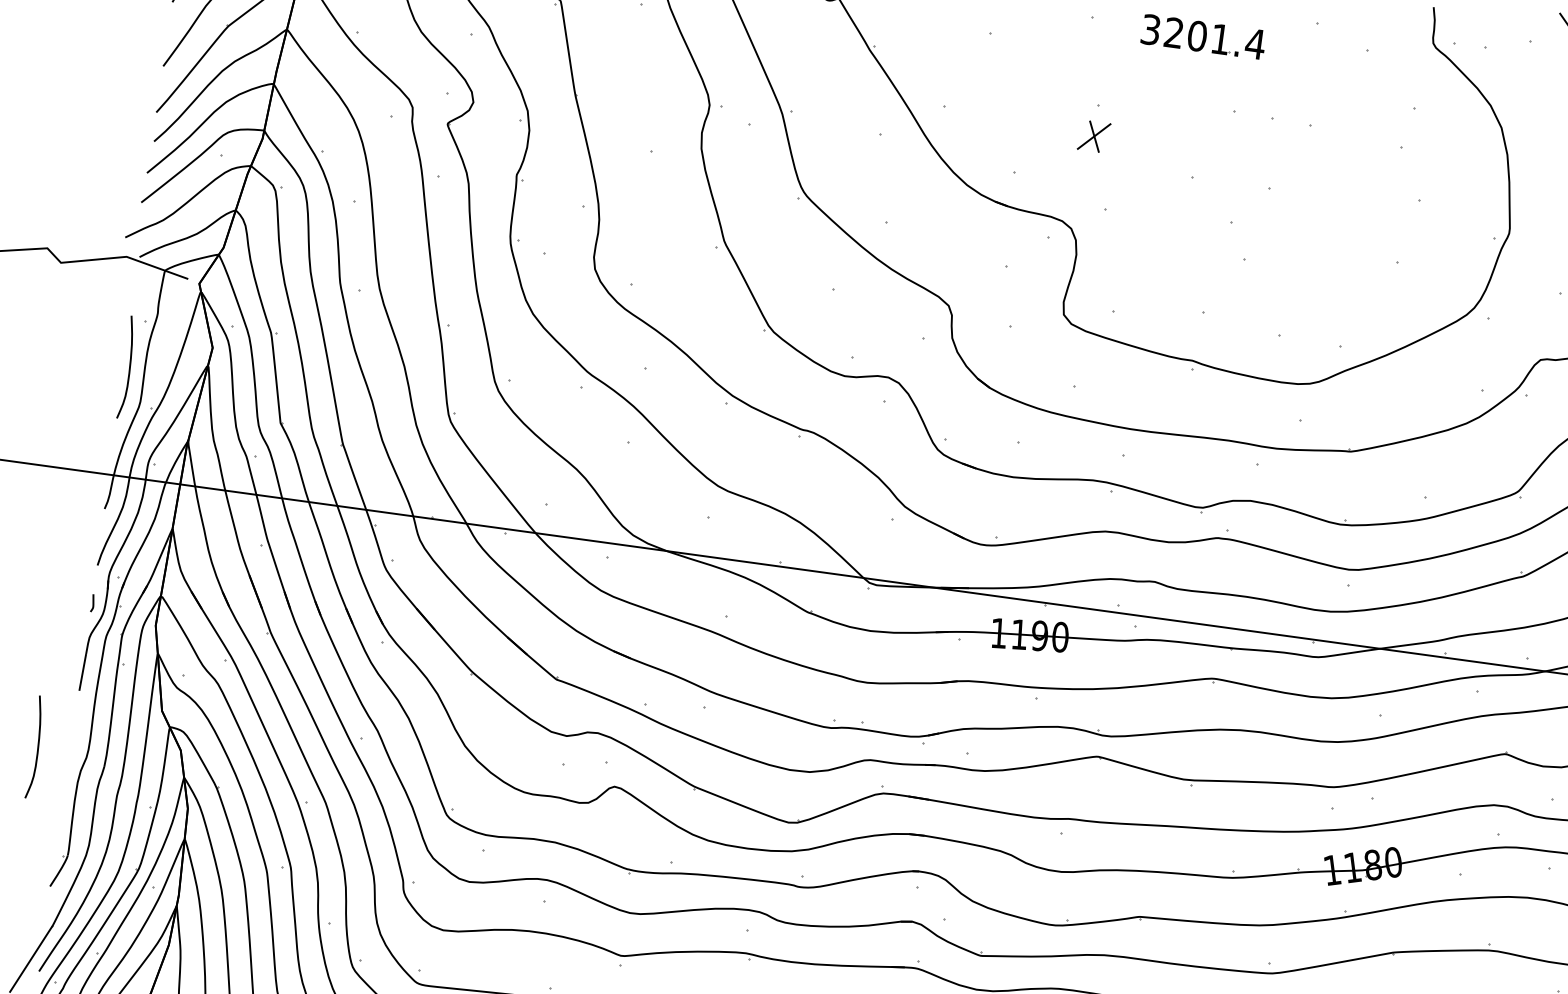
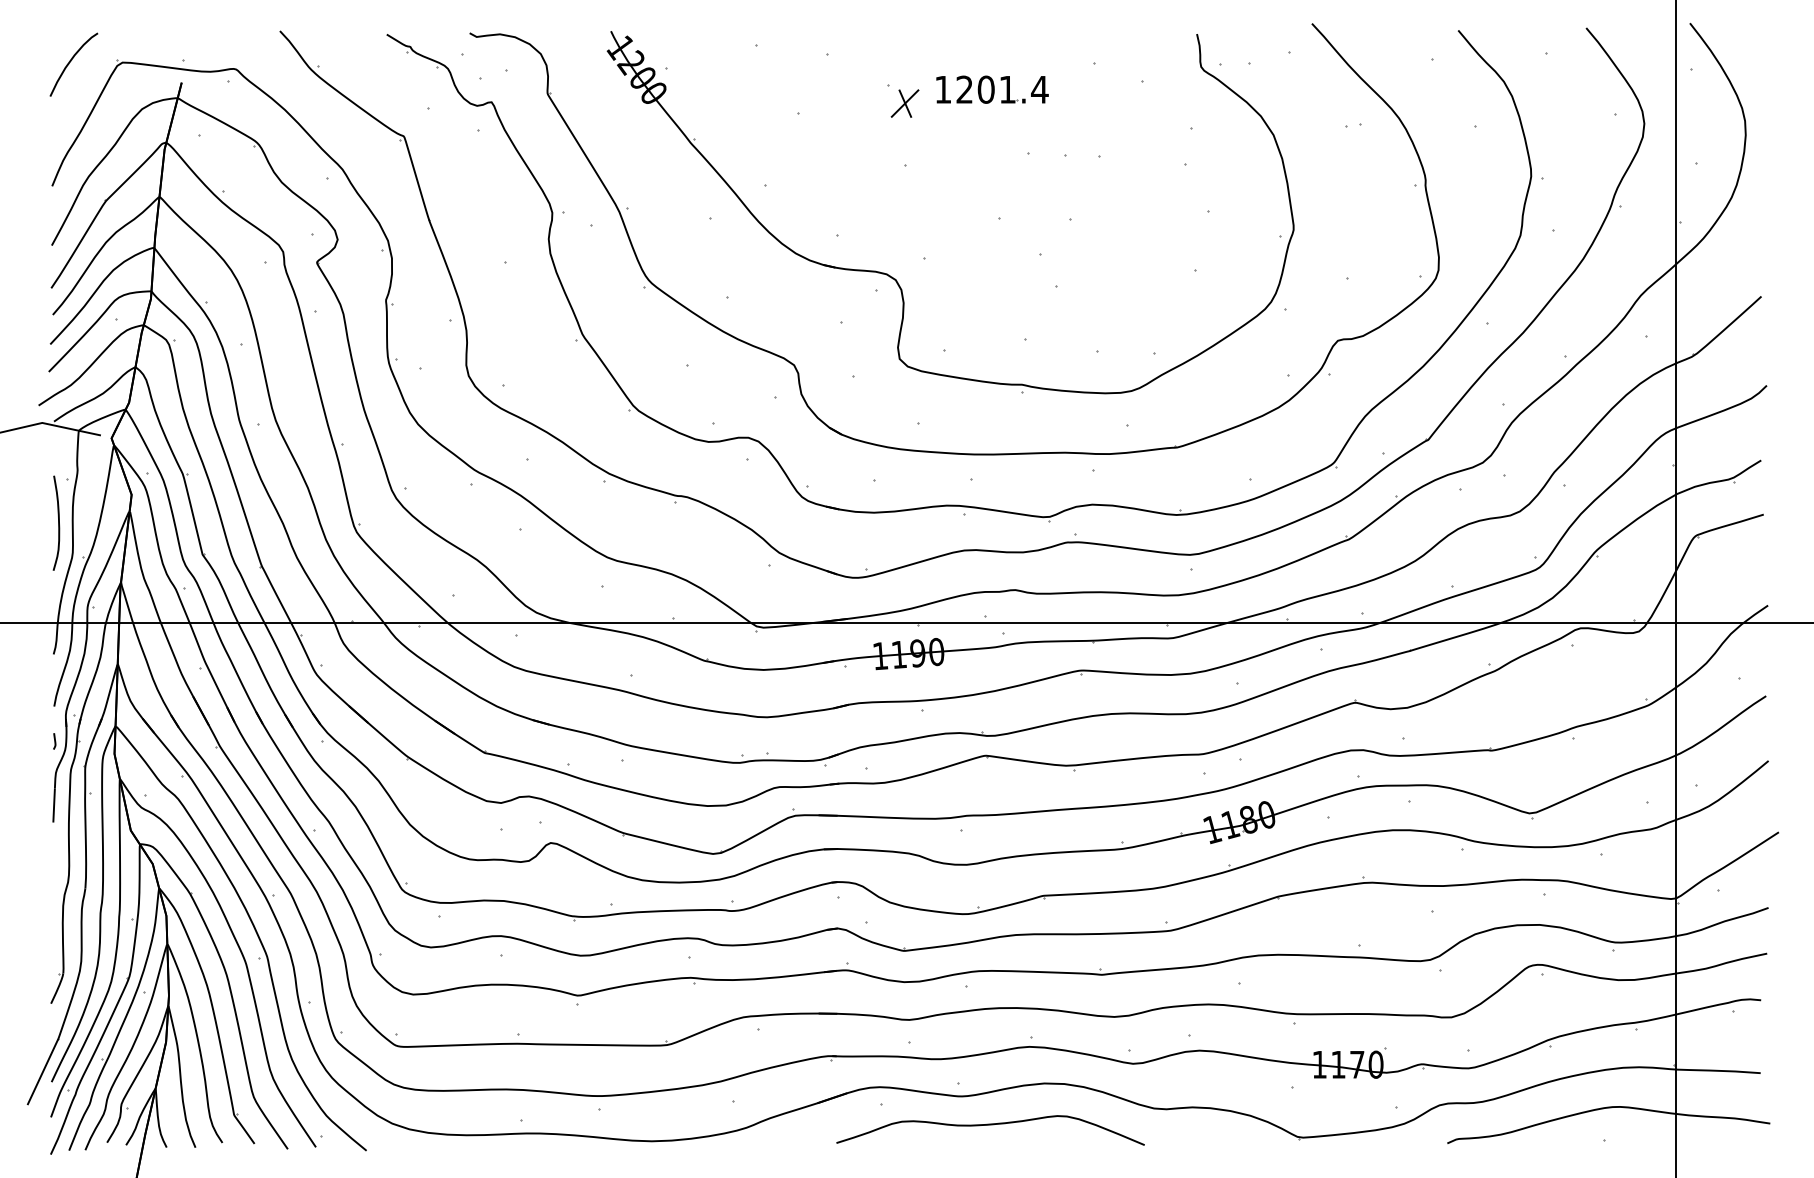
text: (1151, 29) -> (943, 89), 3201.4 -> 1201.4
part: (1093, 136) -> (904, 103), moved
curve: (37, 746) -> (22, 878), removed

